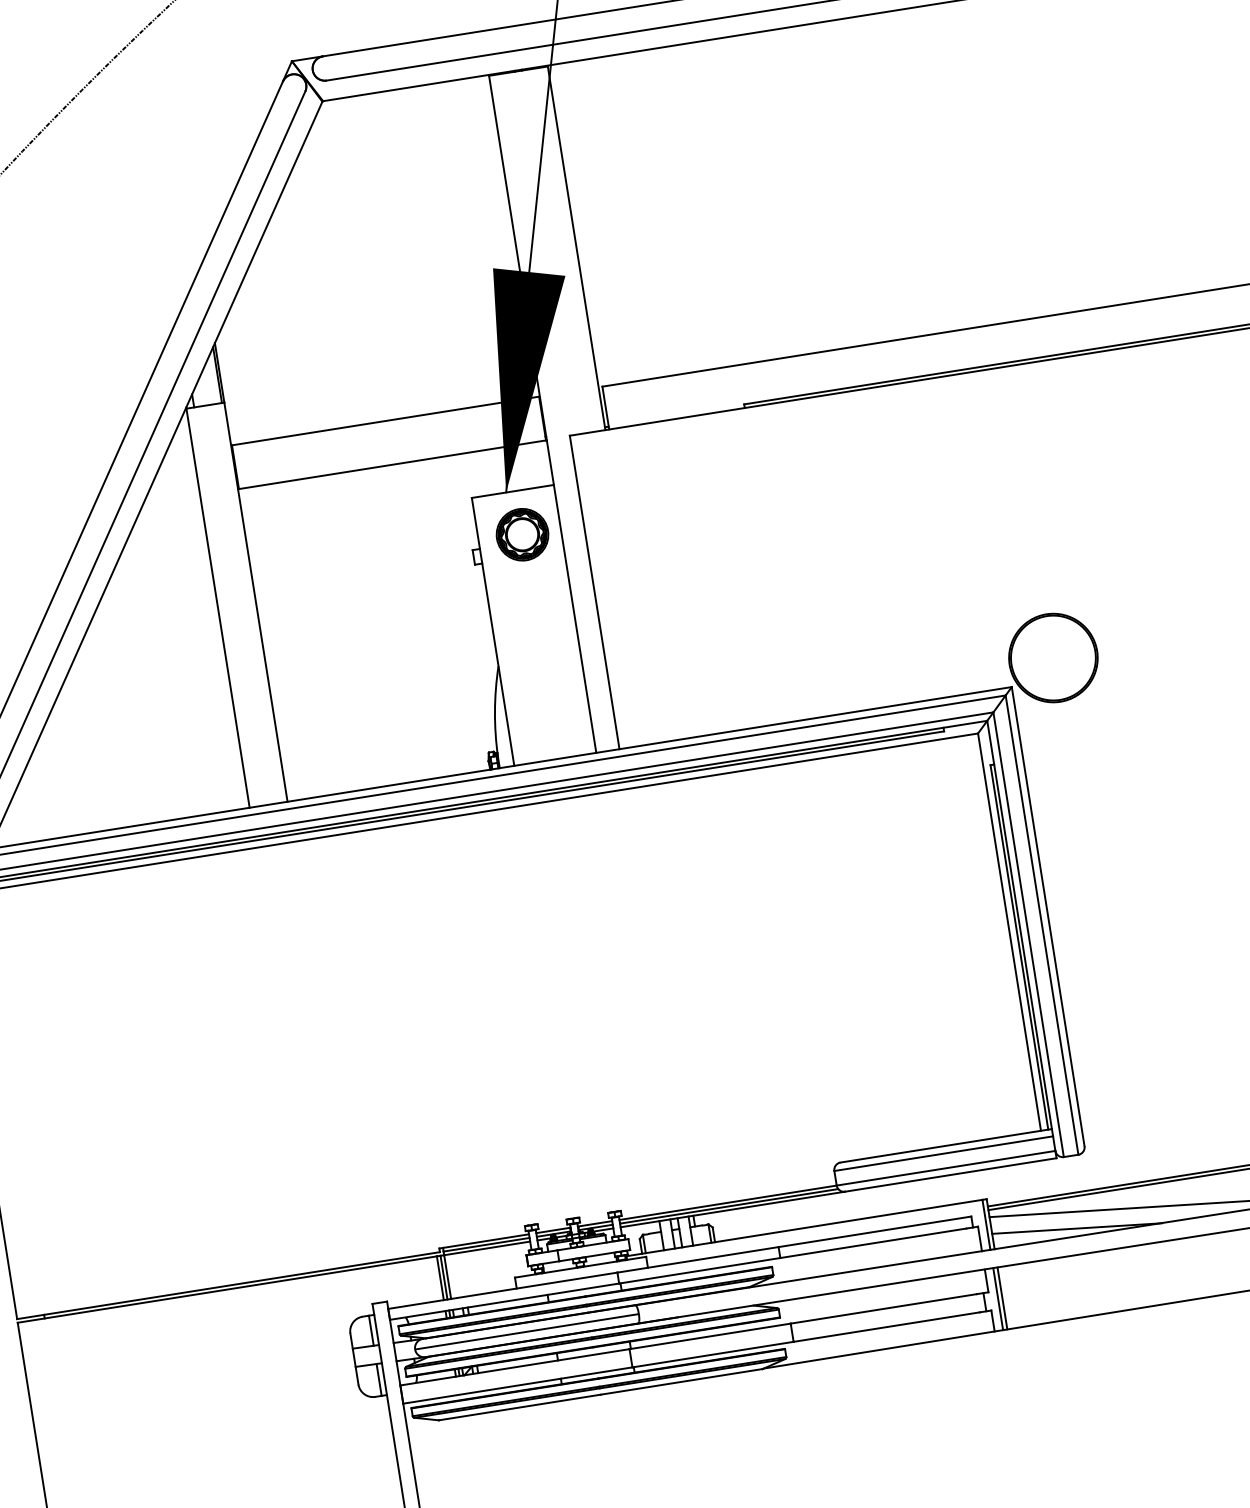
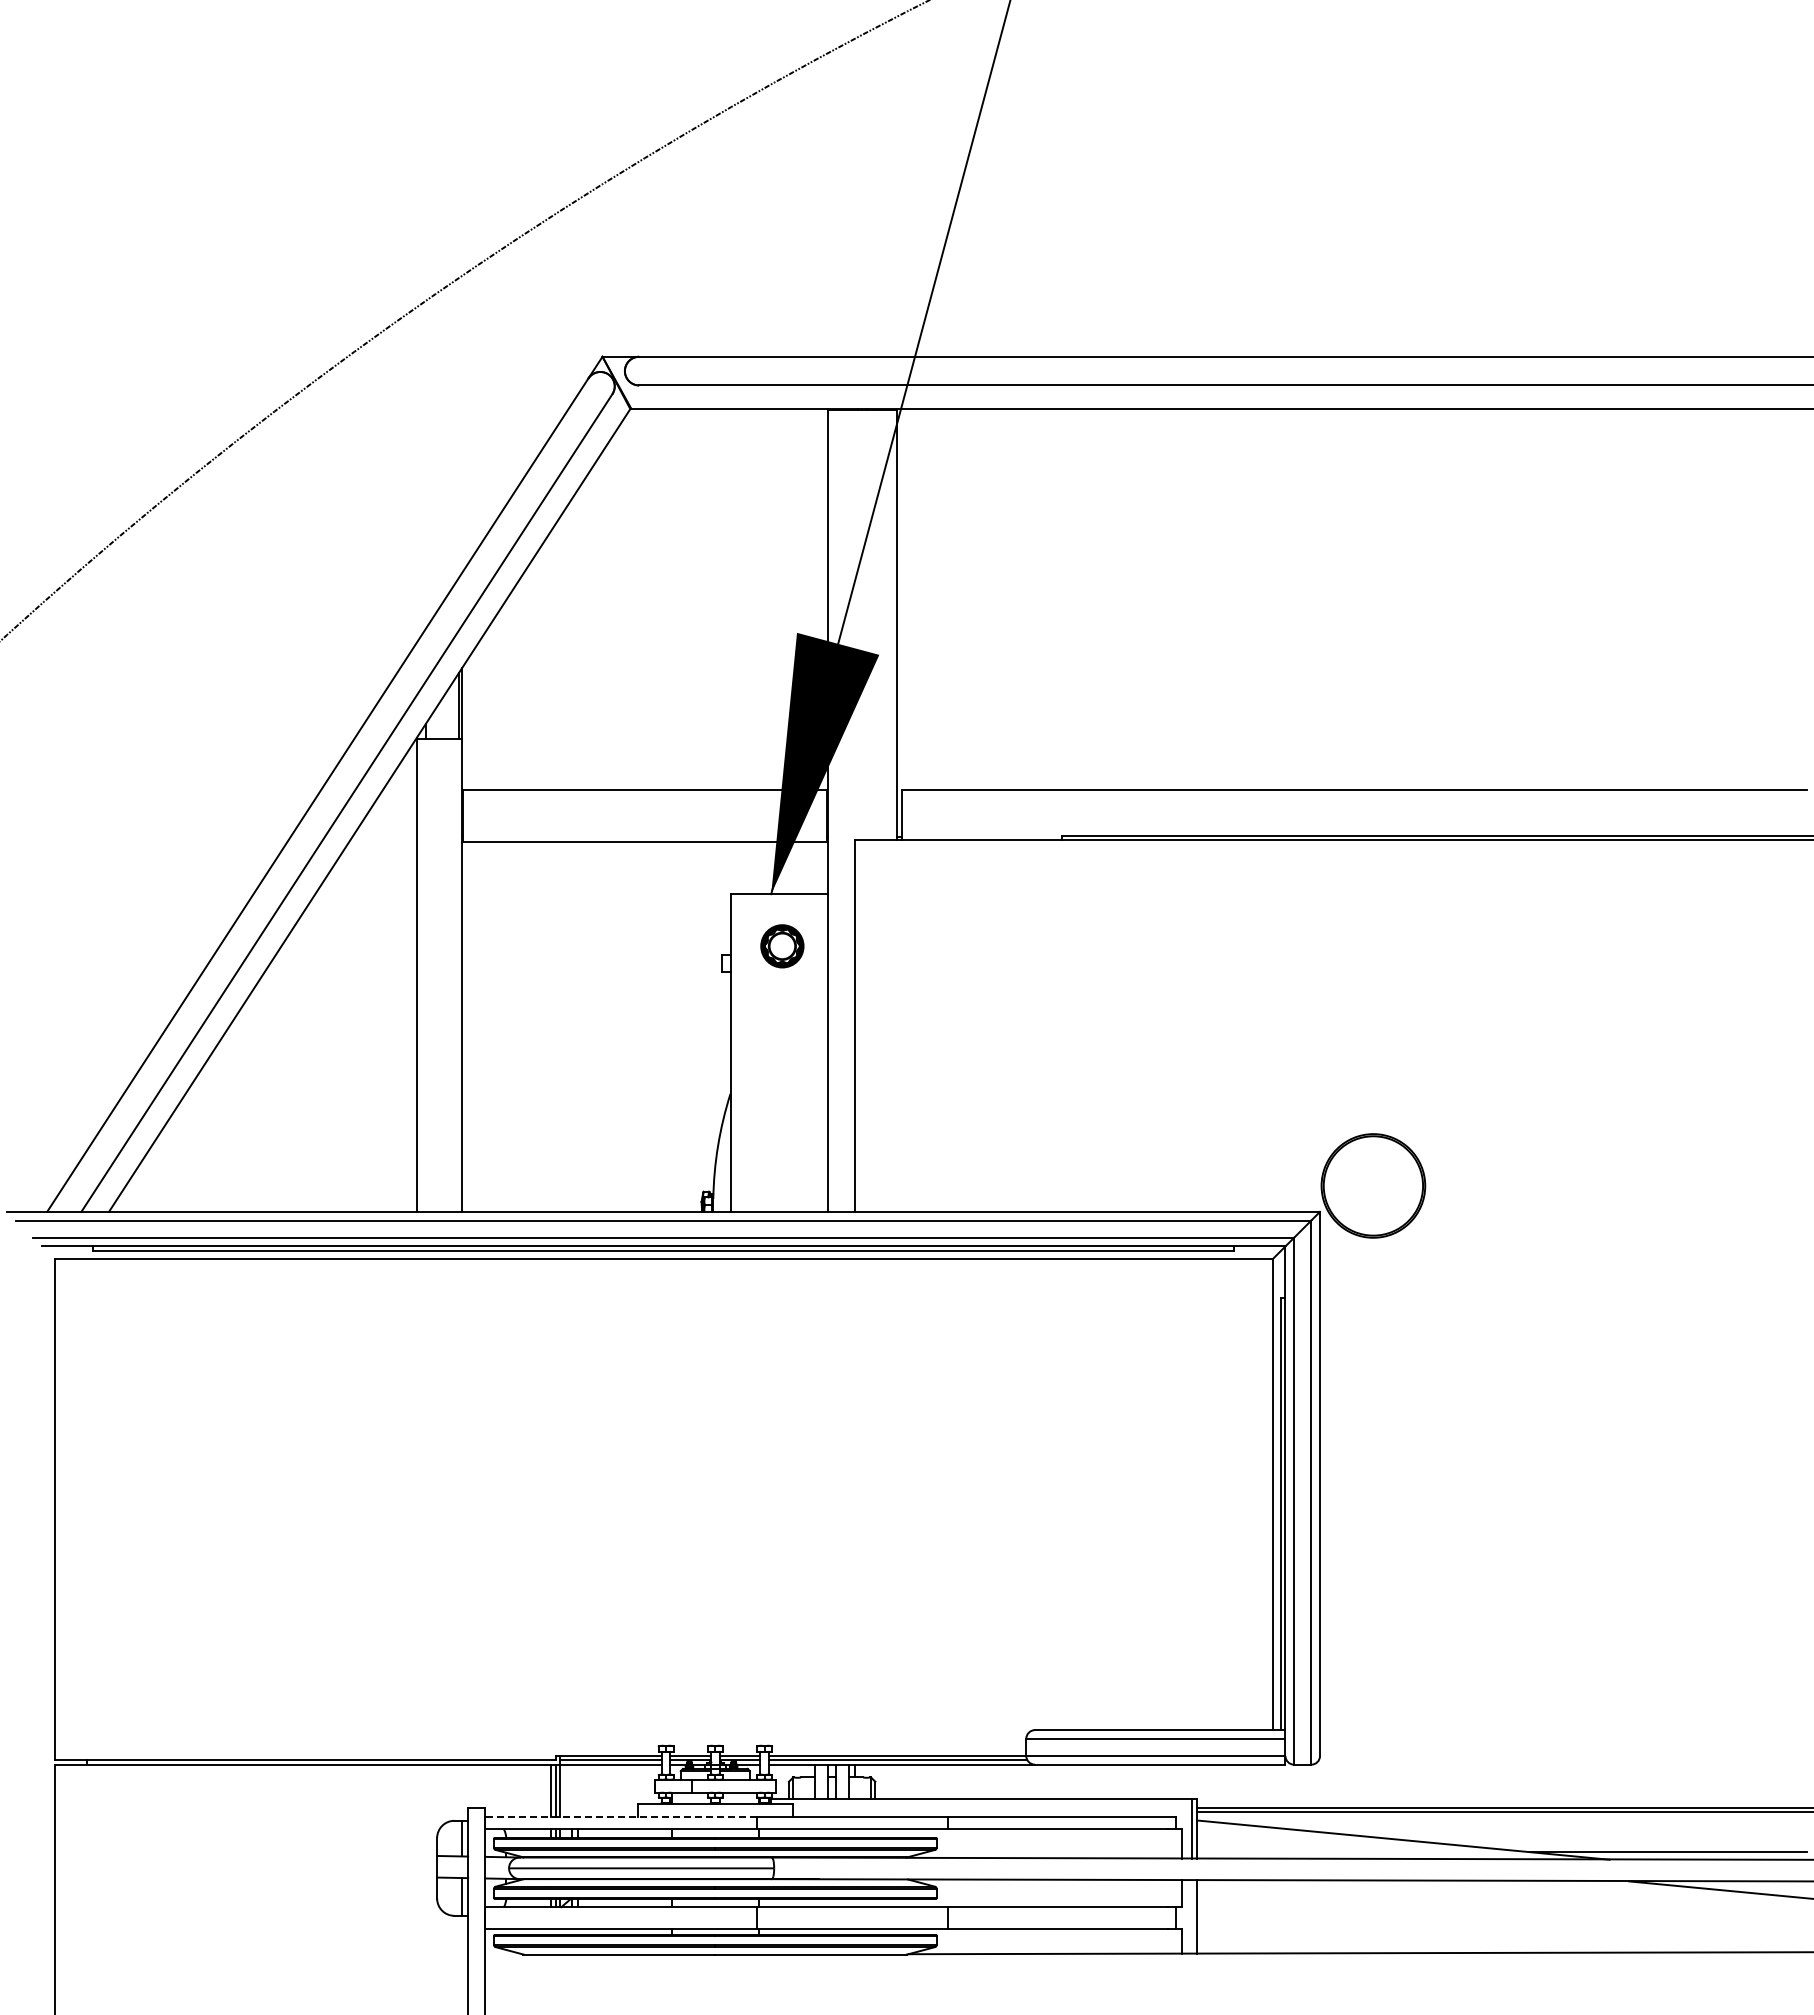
part: (522, 534) -> (782, 946), size x0.7
line: (1077, 1228) -> (1296, 1849), removed
line: (503, 1290) -> (621, 1816), solid -> dashed
line: (998, 1298) -> (1192, 1916), removed

